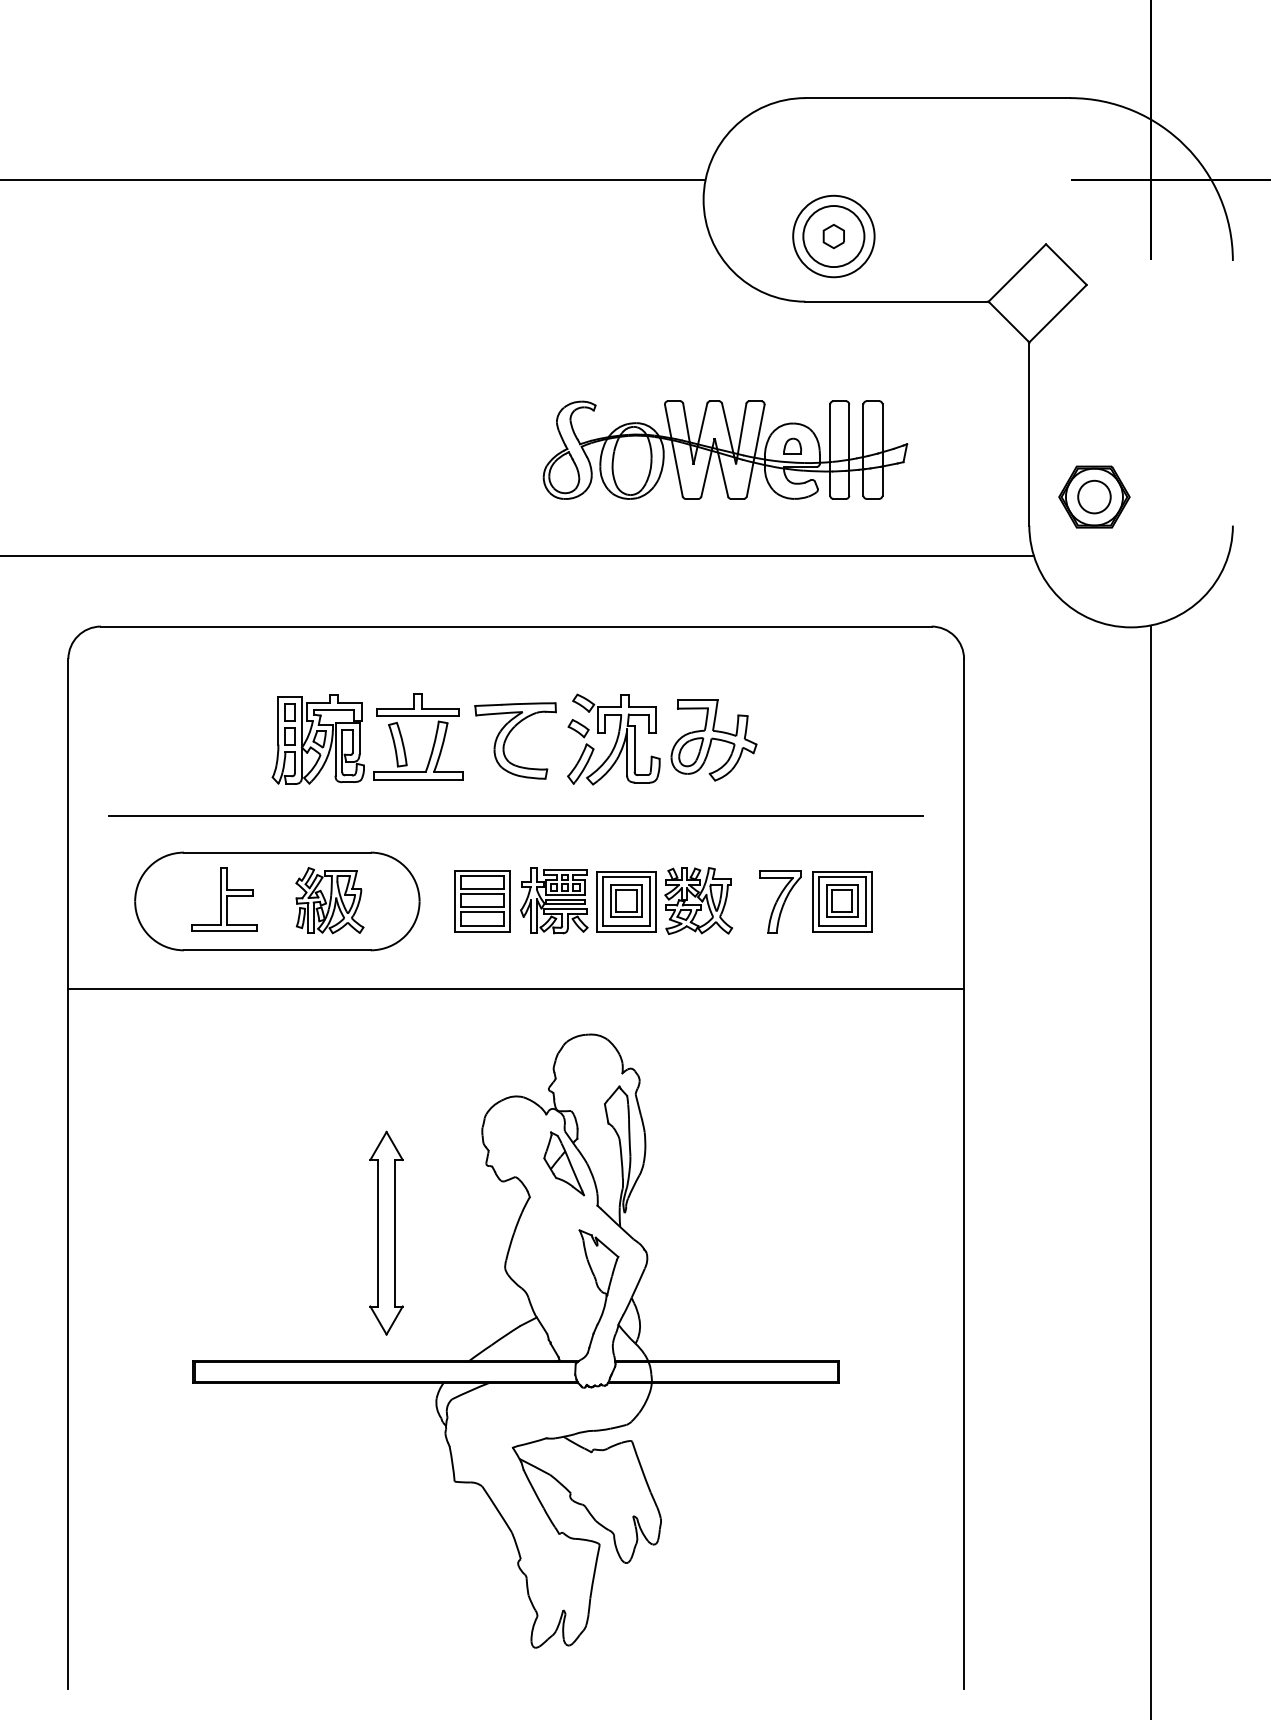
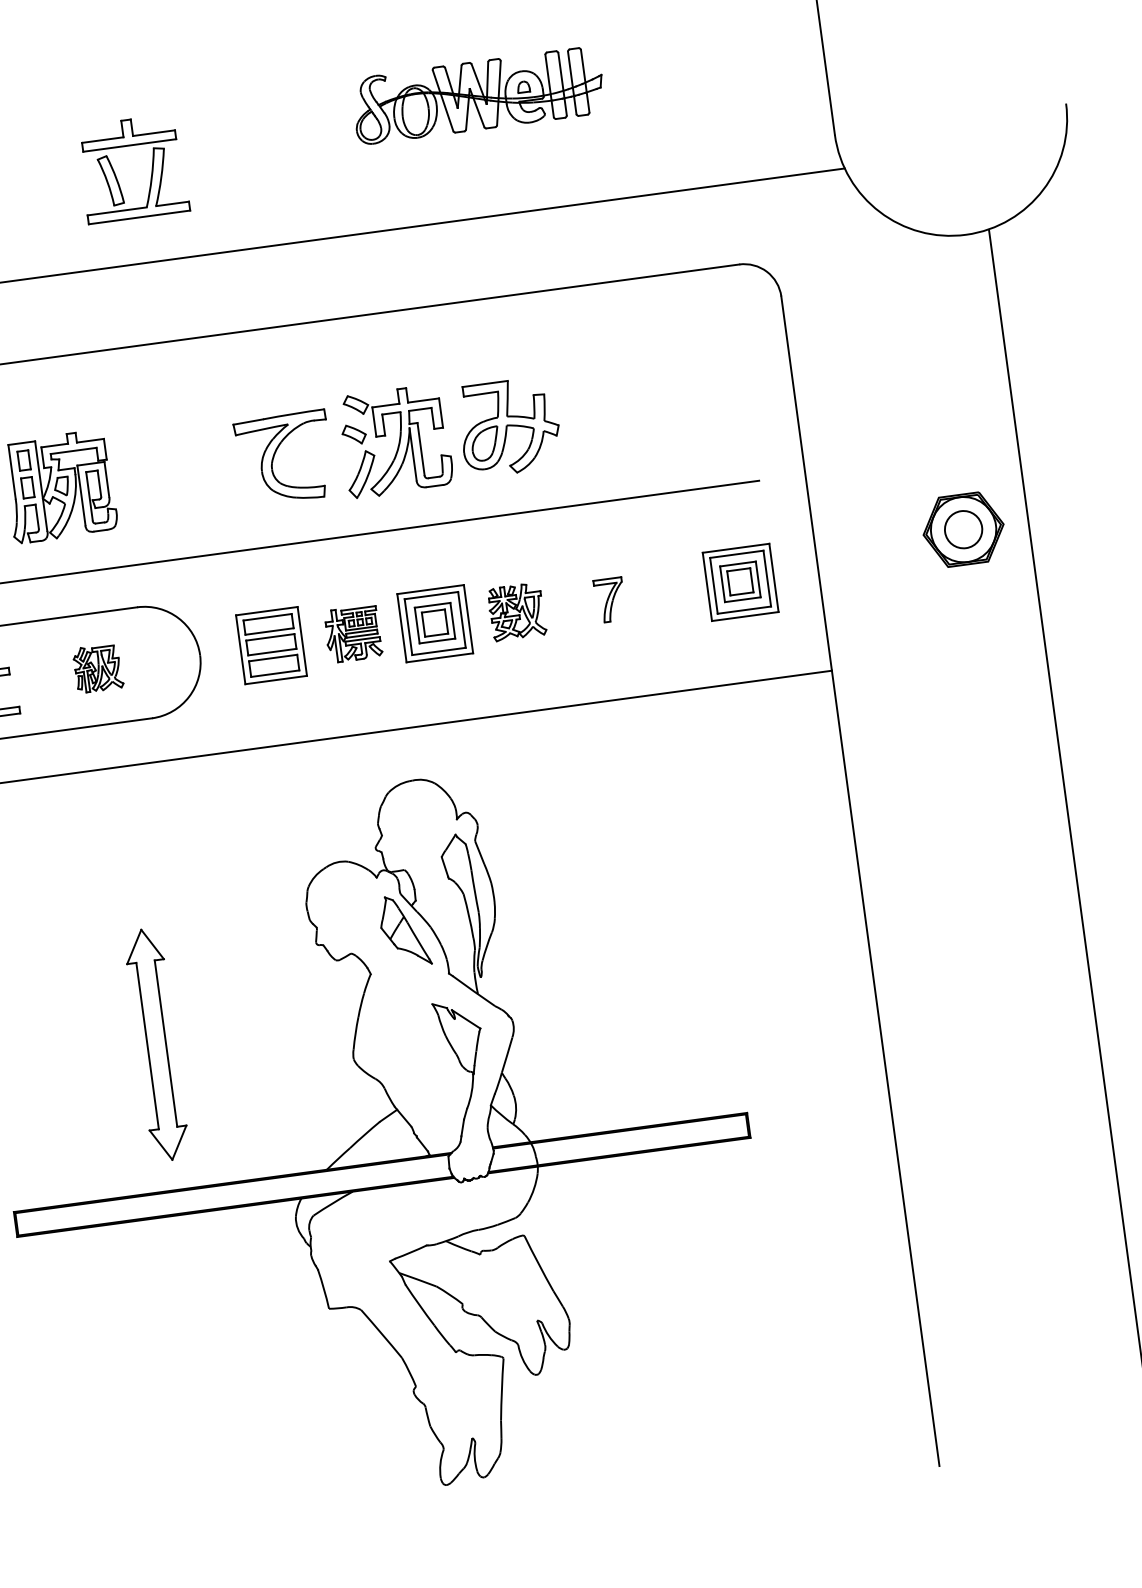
part: (725, 449) -> (478, 95), size x0.6
part: (1094, 496) -> (963, 528), moved
part: (403, 740) -> (116, 175), moved
part: (329, 900) -> (97, 668), size x0.6
part: (554, 900) -> (353, 633), size x0.7
part: (698, 900) -> (516, 611), size x0.7
part: (780, 901) -> (610, 599), size x0.6
part: (842, 901) -> (740, 582), moved
part: (386, 1232) -> (156, 1043), moved

